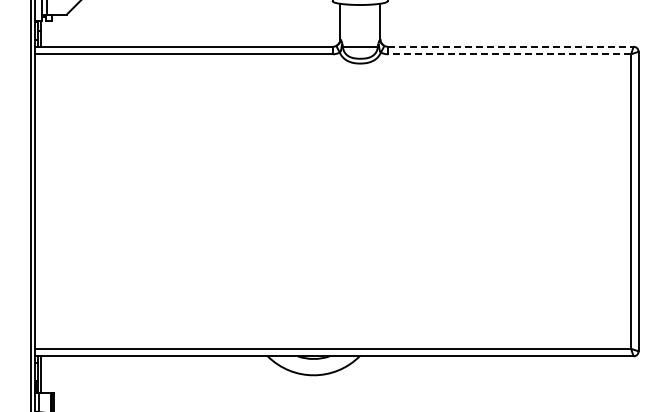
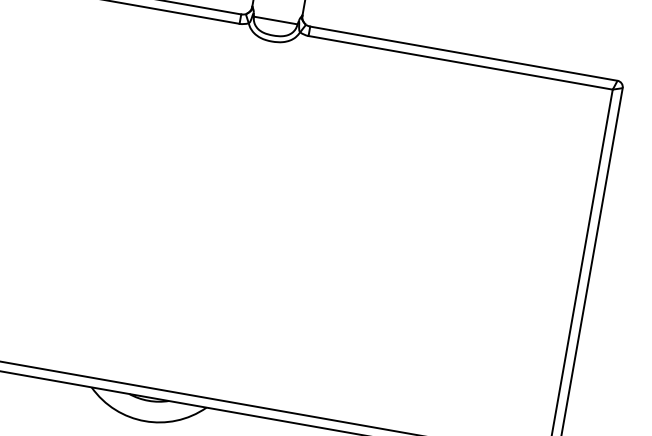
line: (510, 46) -> (463, 53), dashed -> solid
line: (509, 54) -> (460, 63), dashed -> solid

